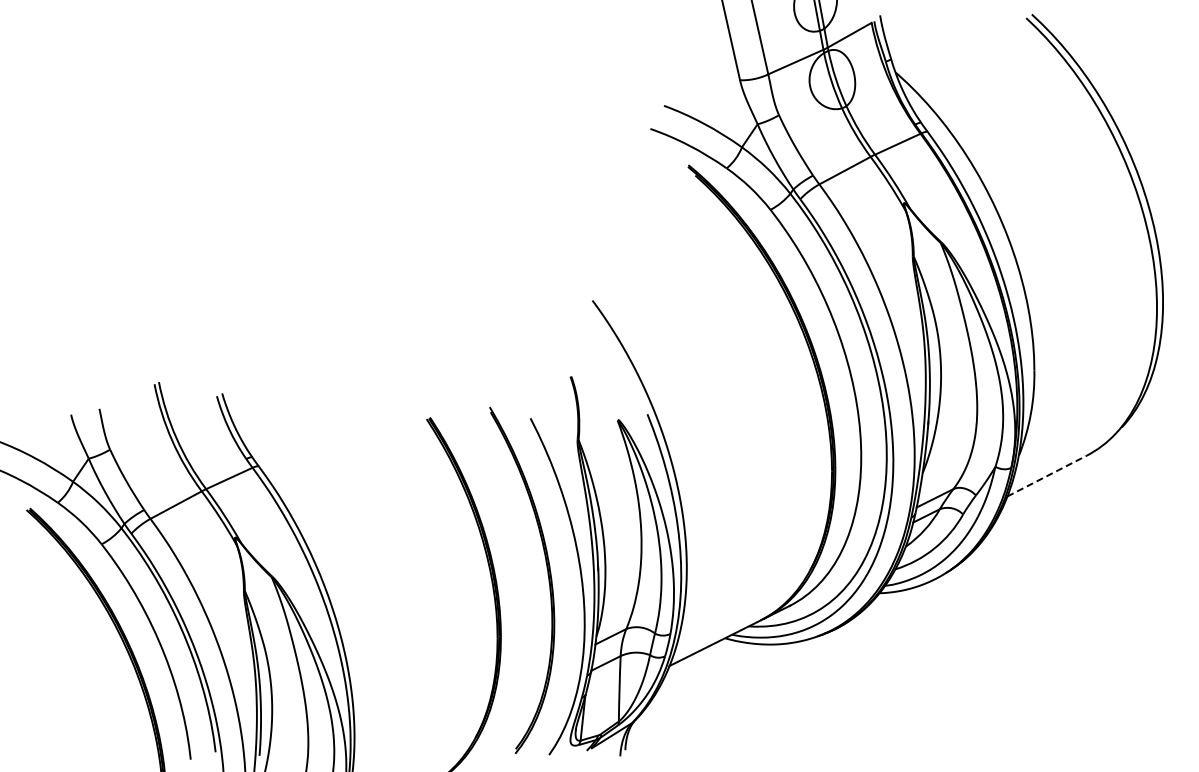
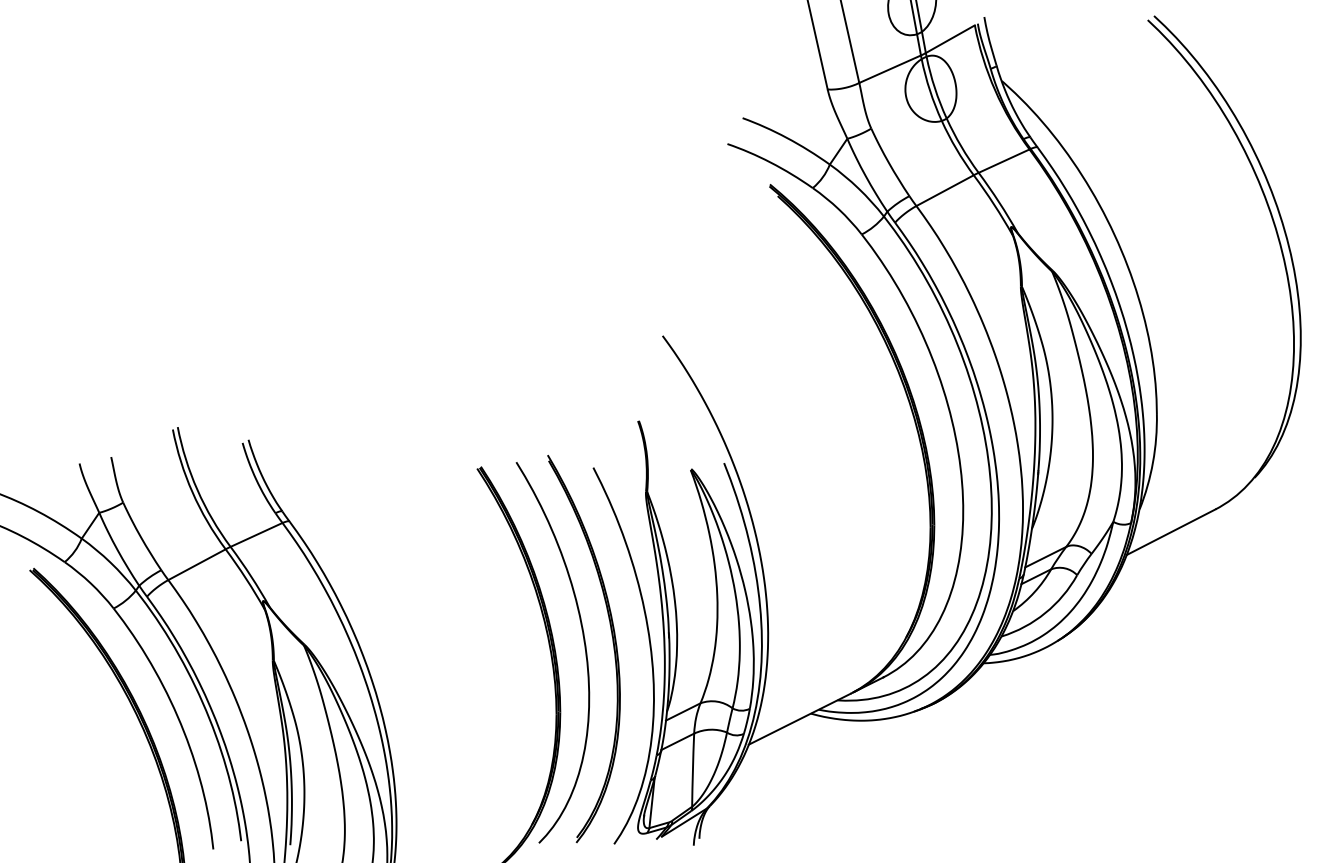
line: (1047, 476) -> (1171, 532), dashed -> solid
curve: (522, 580) -> (584, 649), added

